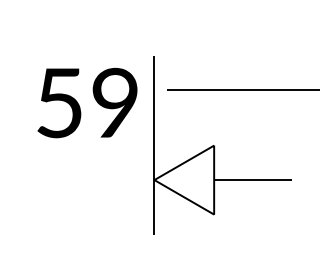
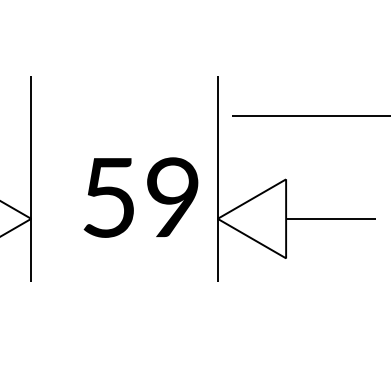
text: (87, 102) -> (140, 197), moved

